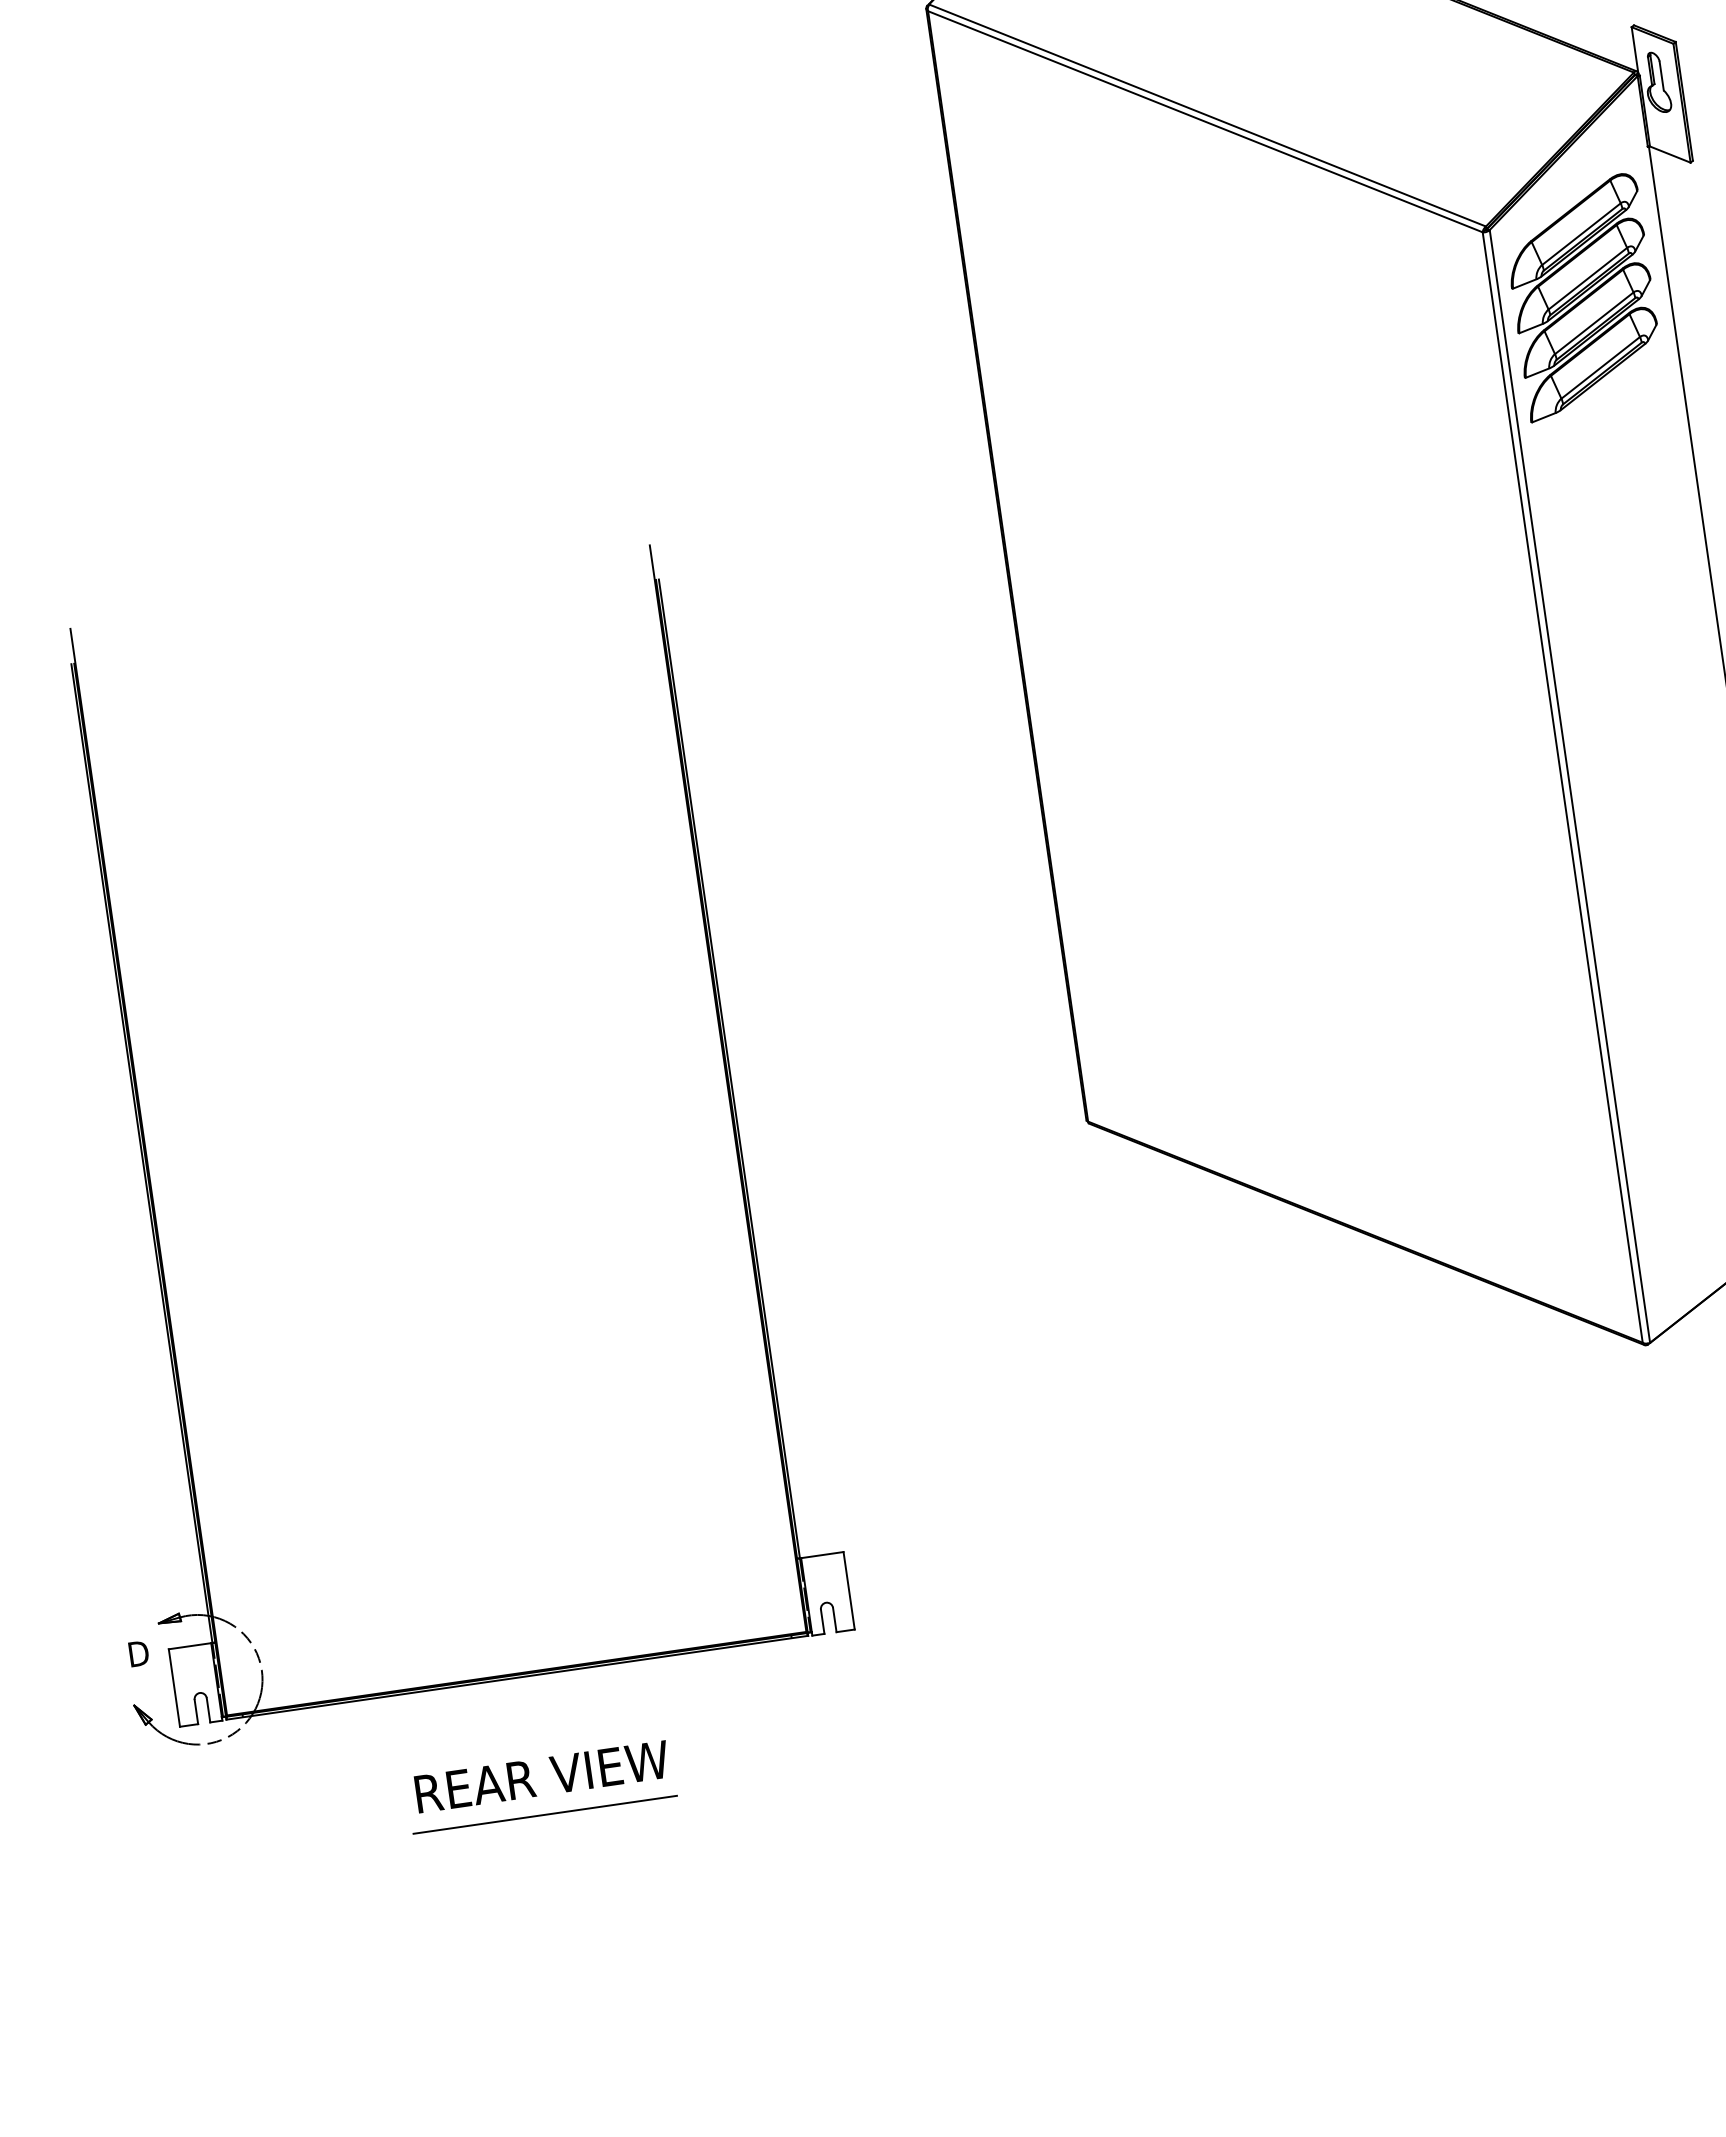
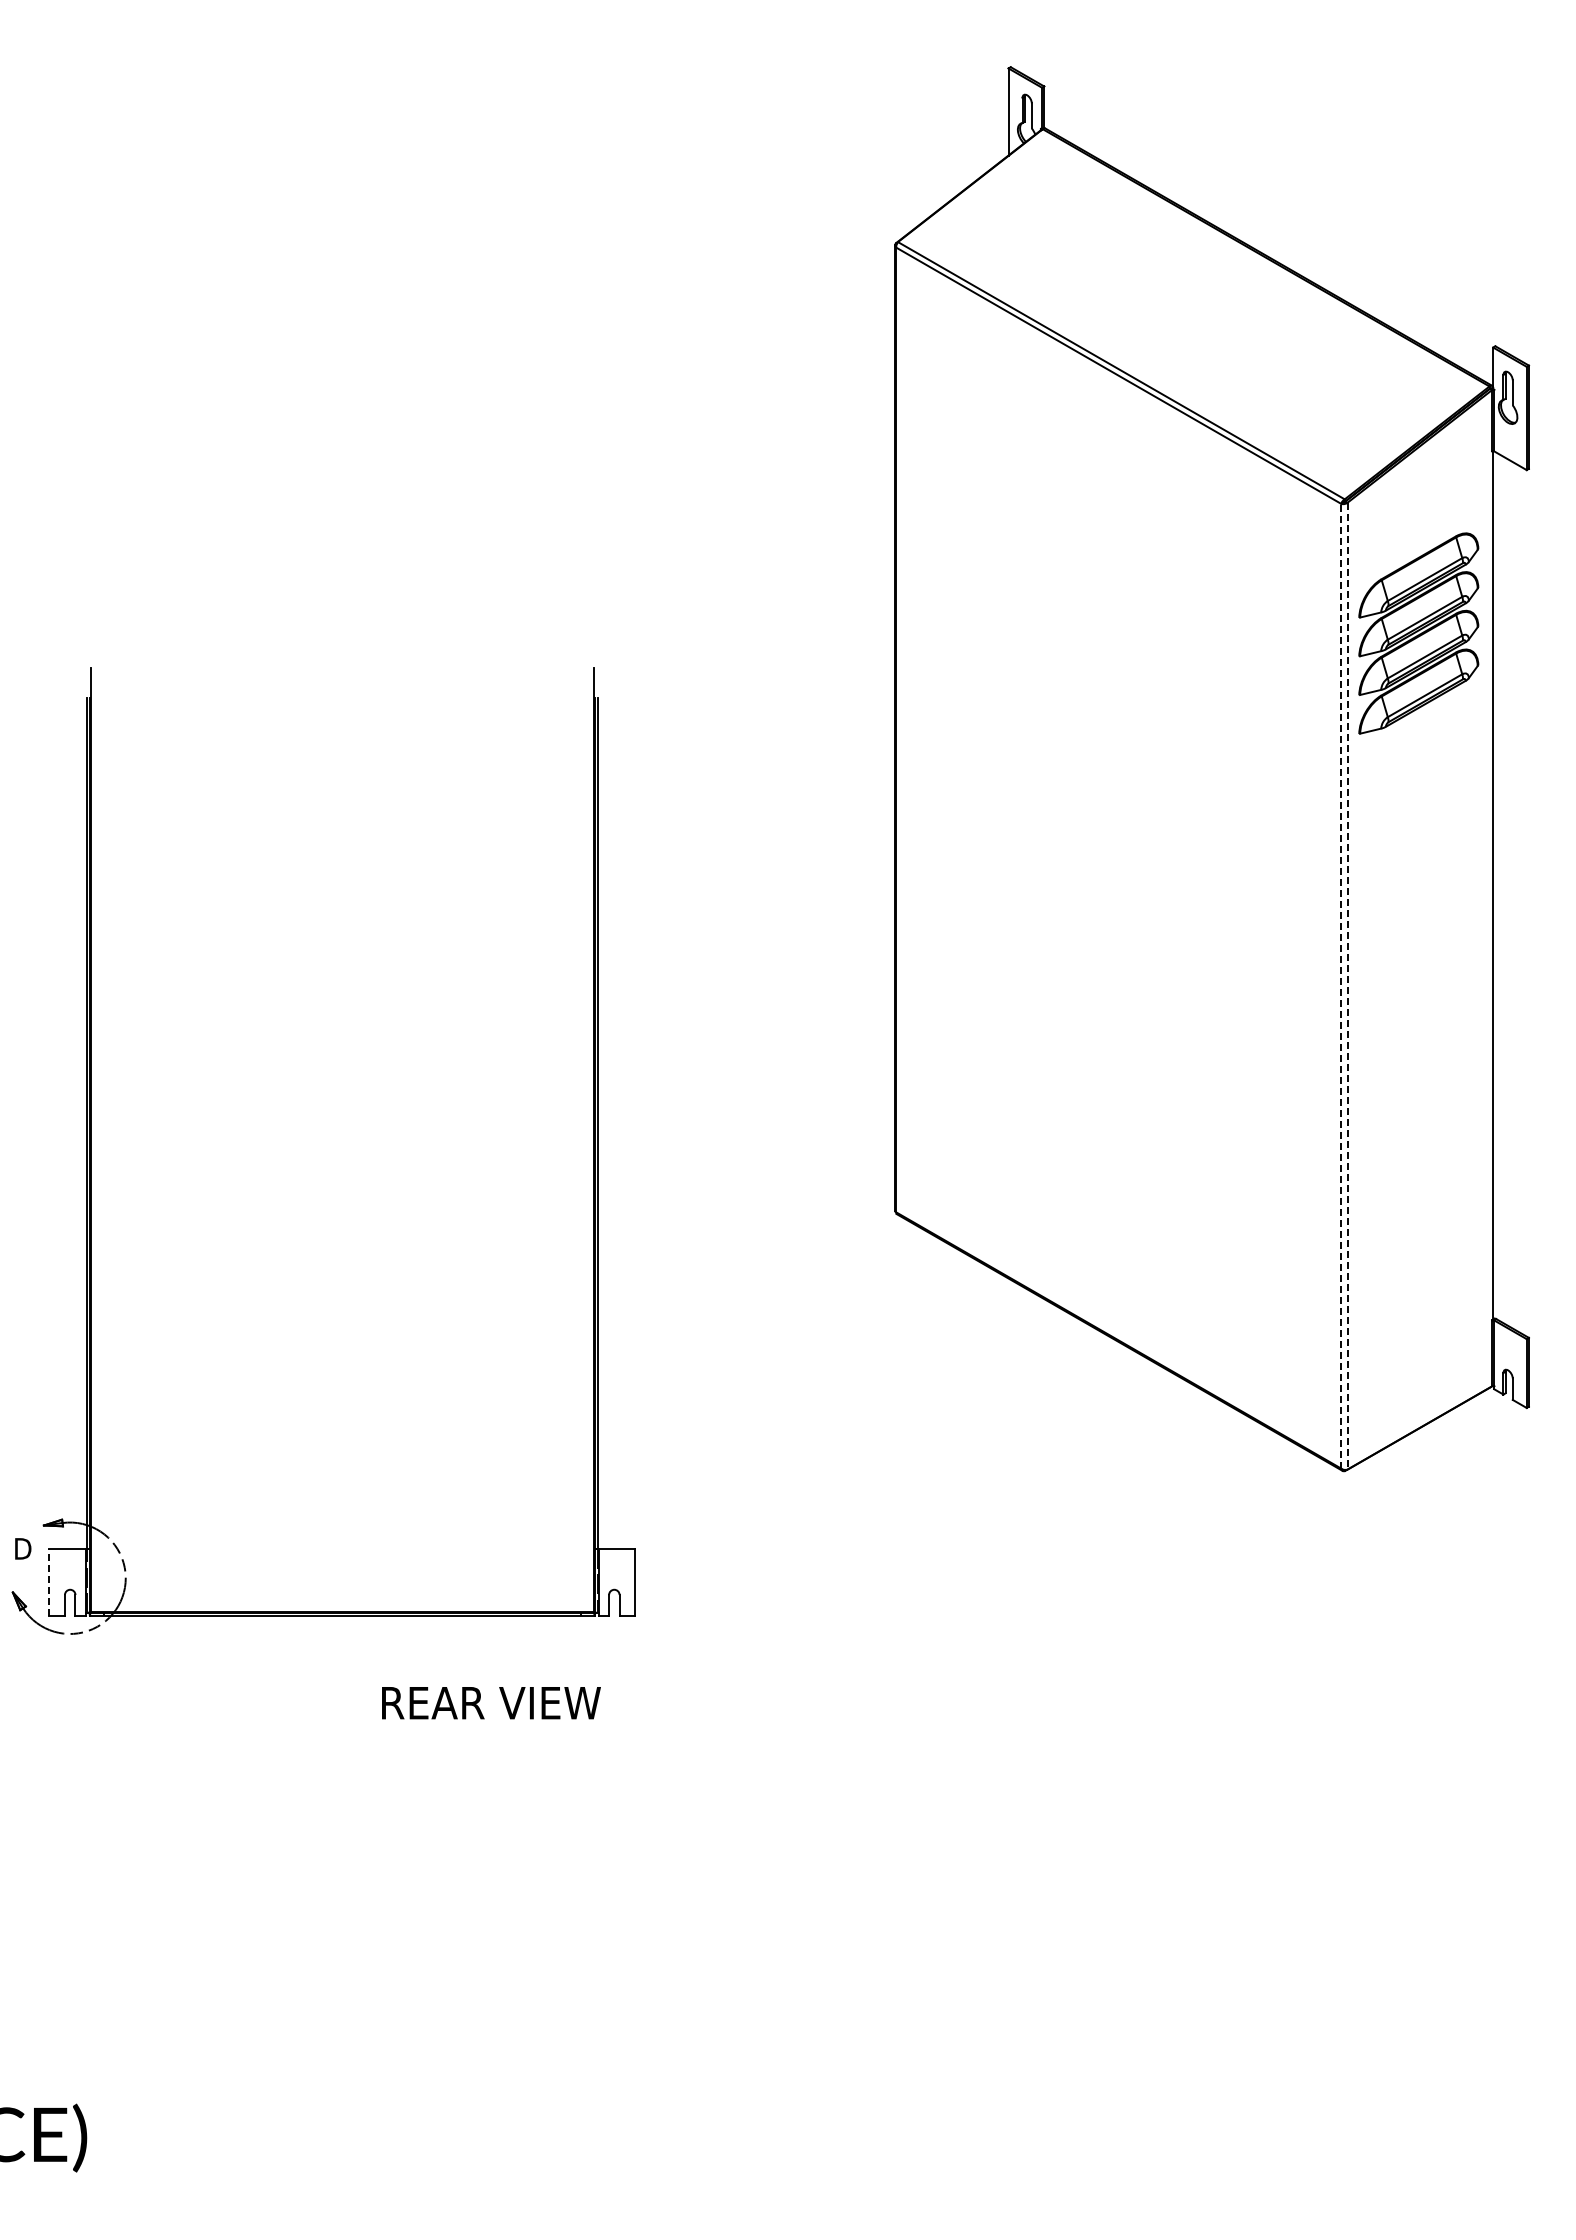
part: (1582, 297) -> (1418, 633), moved
line: (1562, 786) -> (1341, 985), solid -> dashed
line: (1569, 786) -> (1347, 986), solid -> dashed
line: (174, 1688) -> (49, 1582), solid -> dashed
text: (542, 1777) -> (491, 1703), moved
line: (544, 1814) -> (348, 1735), removed

